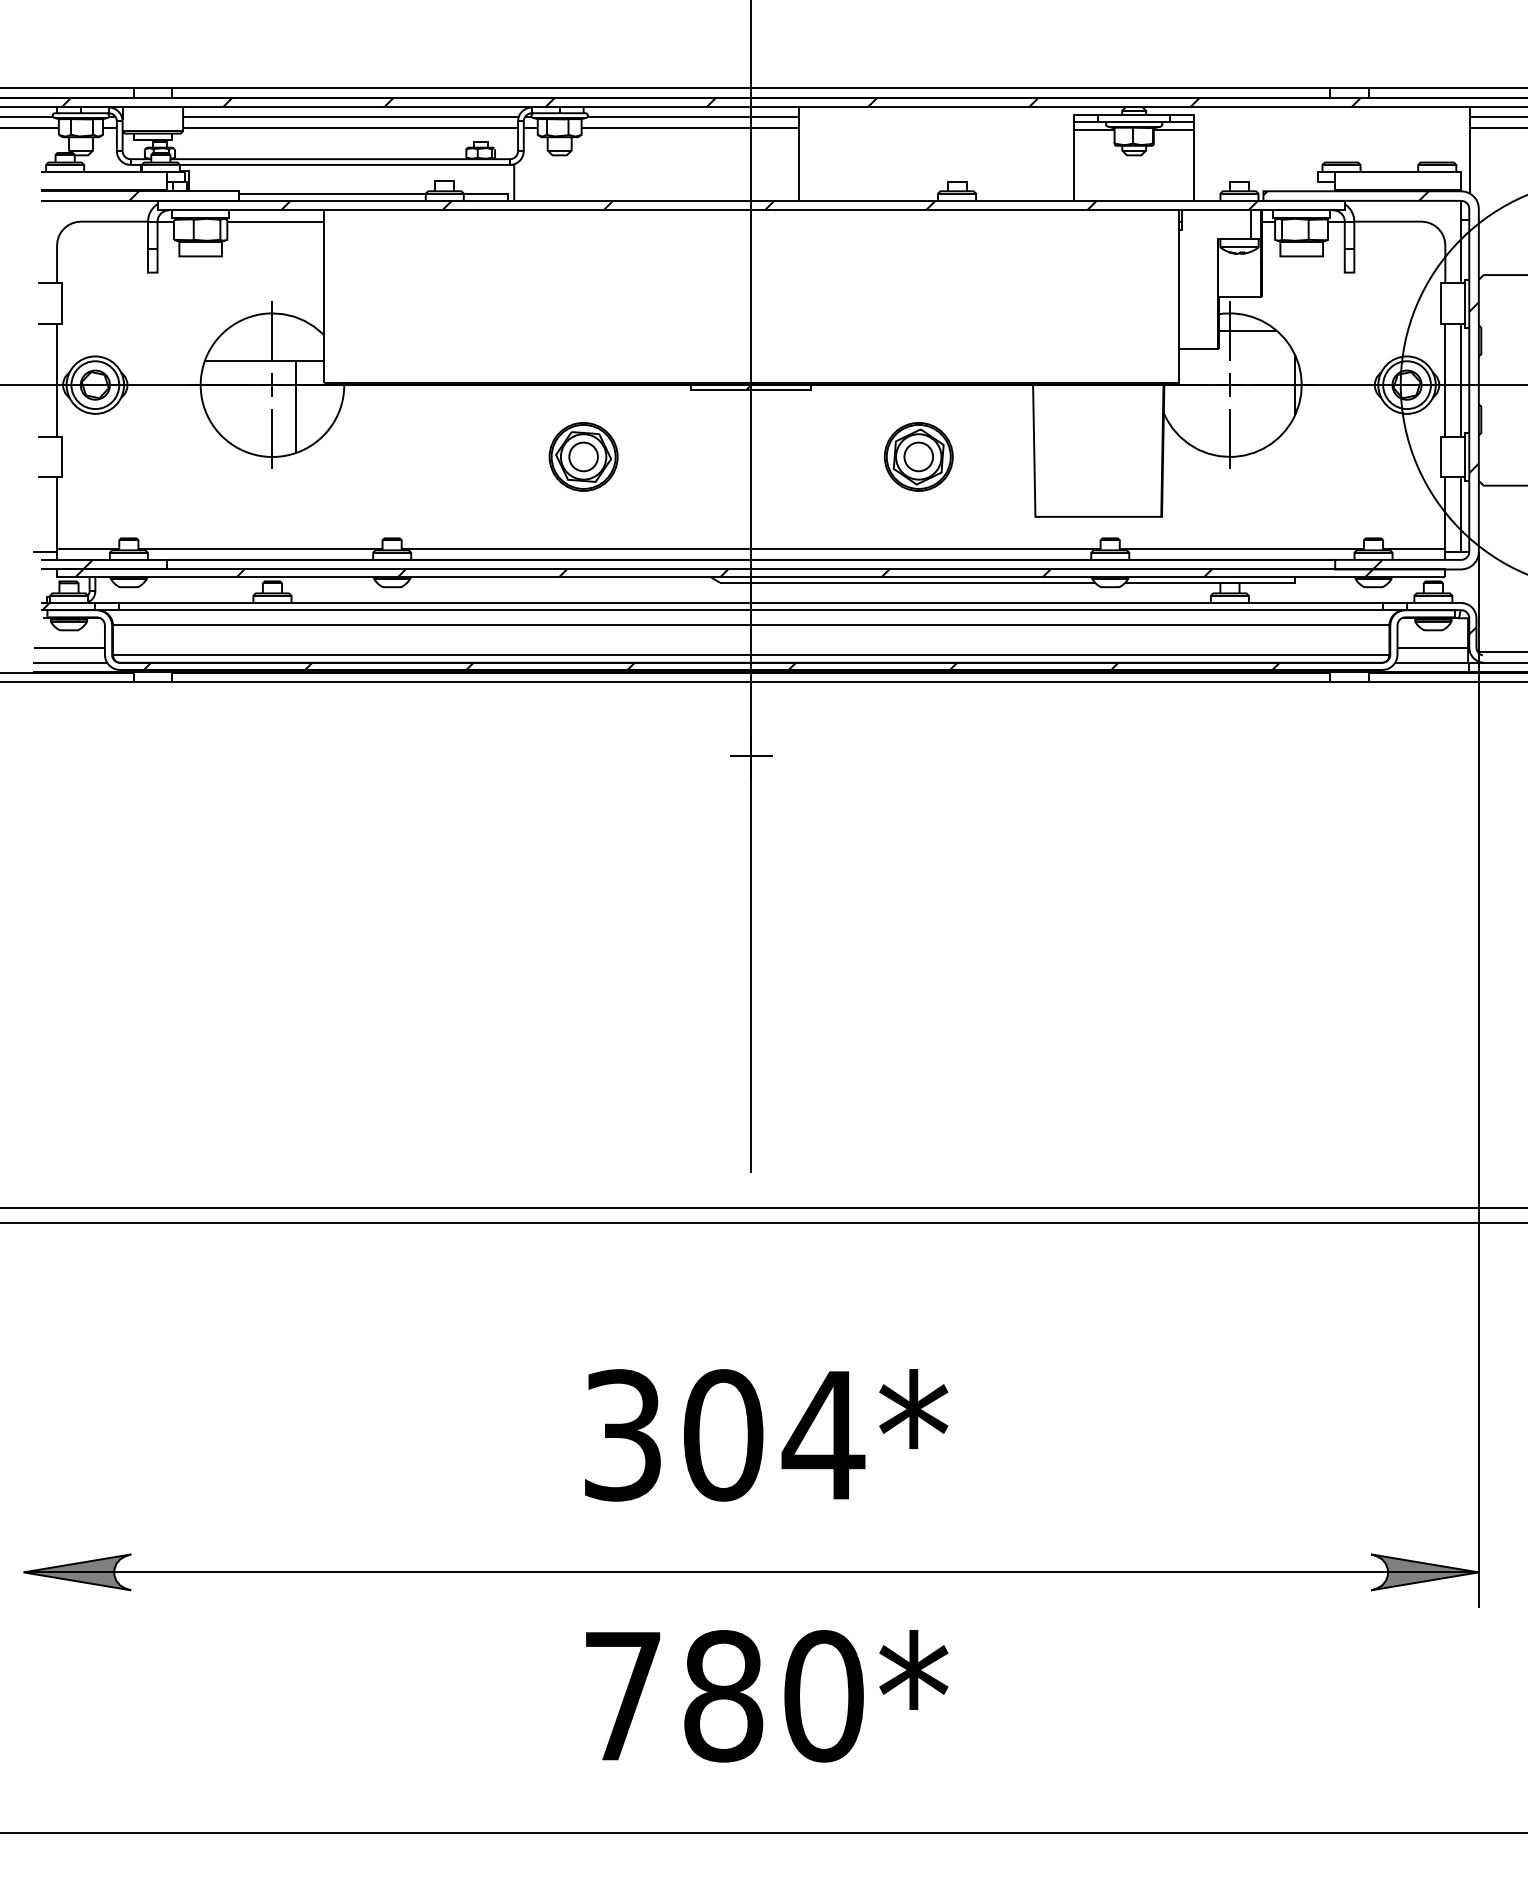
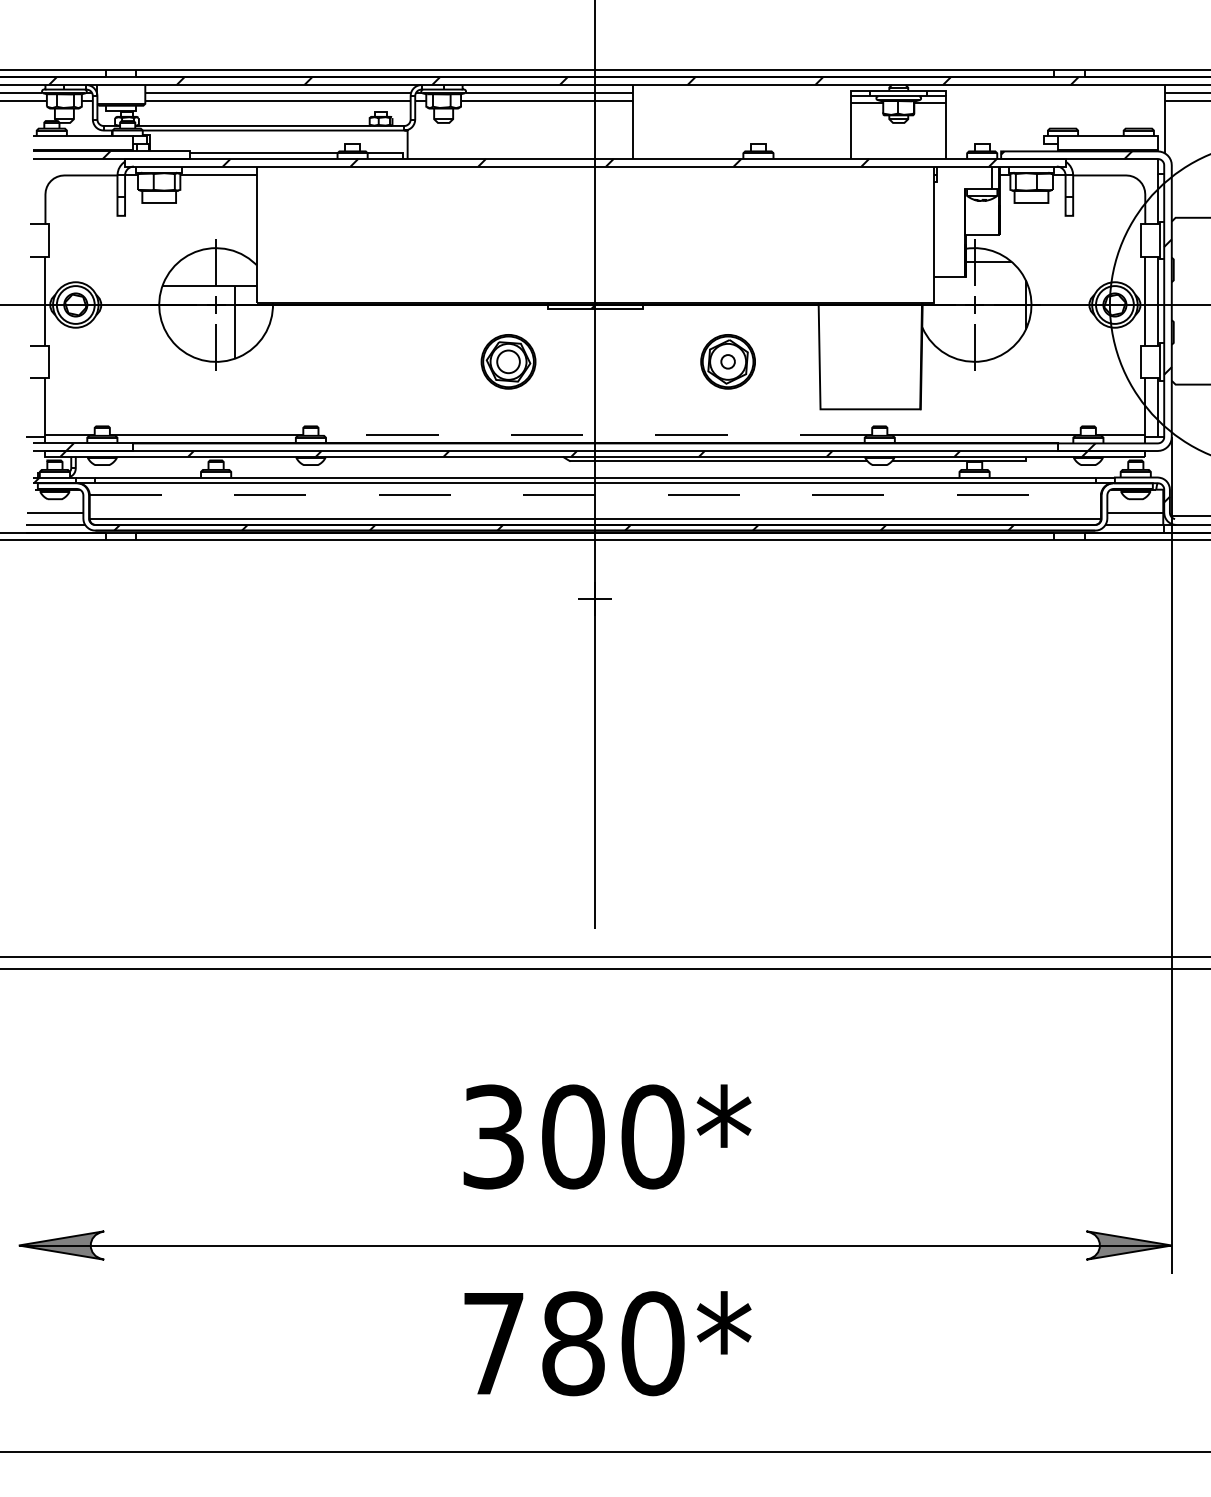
part: (583, 456) -> (508, 361), moved
circle: (918, 456) -> (727, 361), size x0.6
line: (750, 548) -> (594, 434), solid -> dashed
line: (751, 625) -> (595, 495), solid -> dashed
text: (823, 1435) -> (652, 1137), 304* -> 300*

